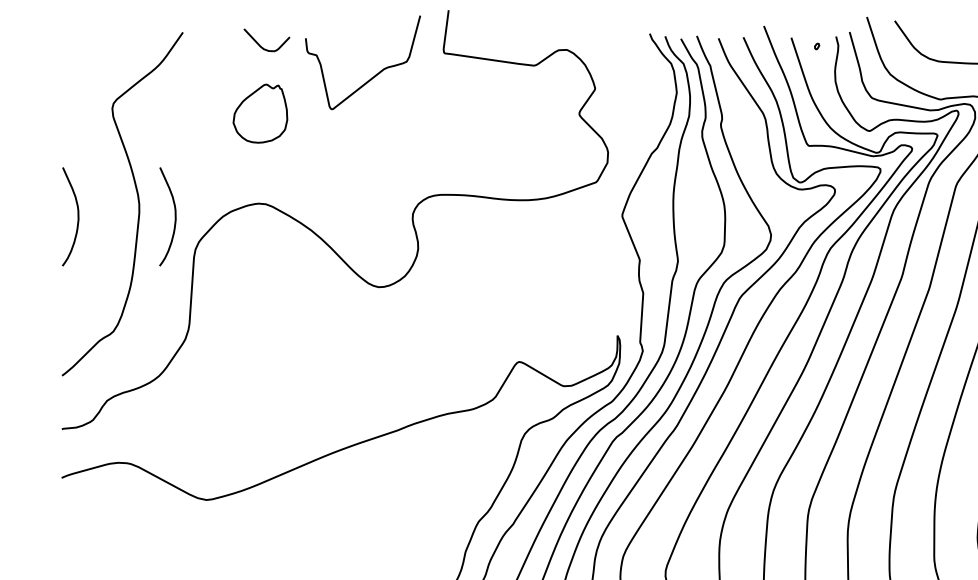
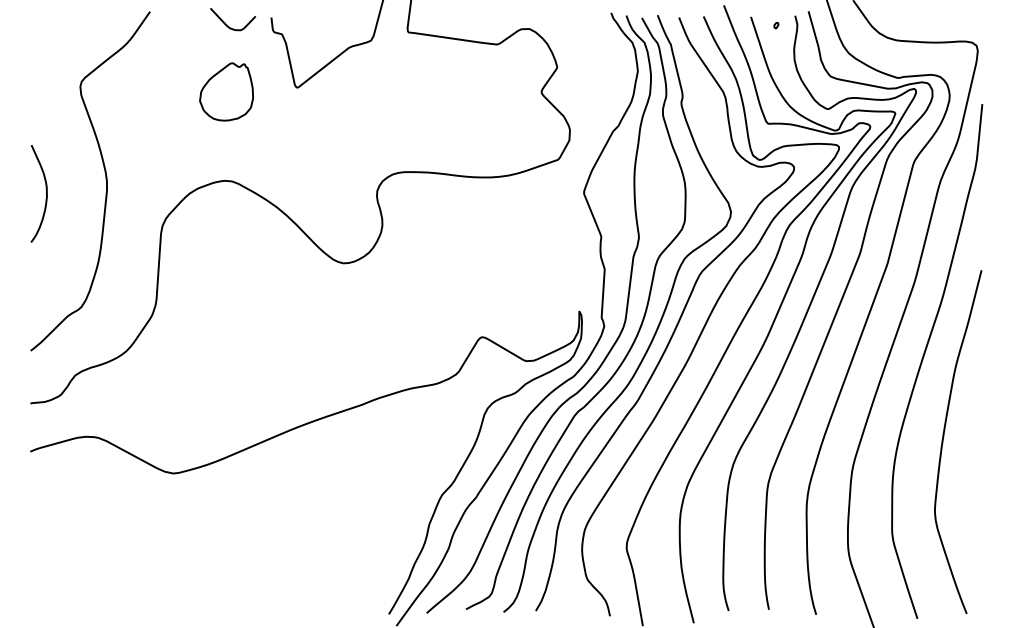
curve: (175, 216) -> (142, 193), removed

